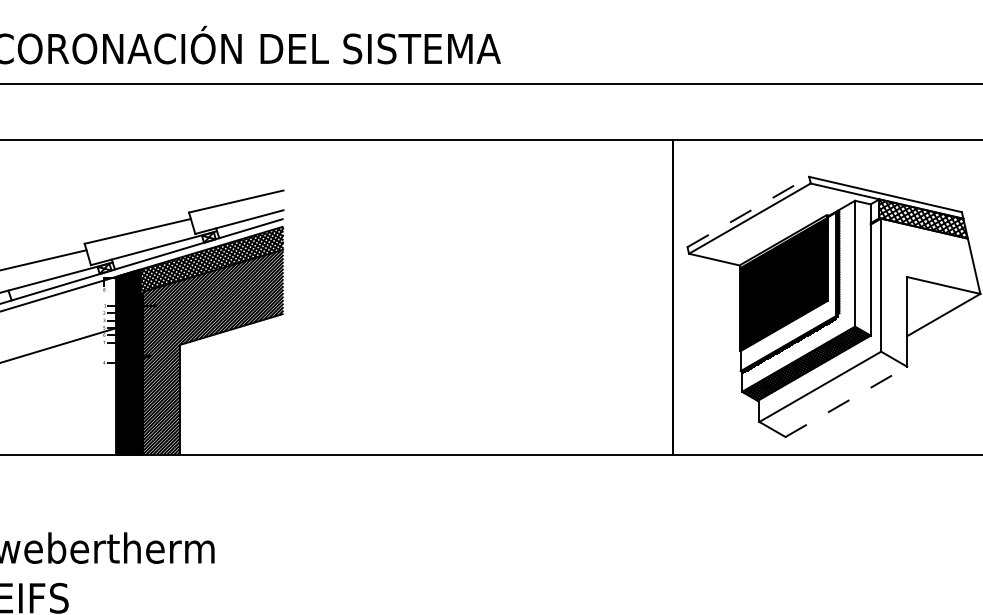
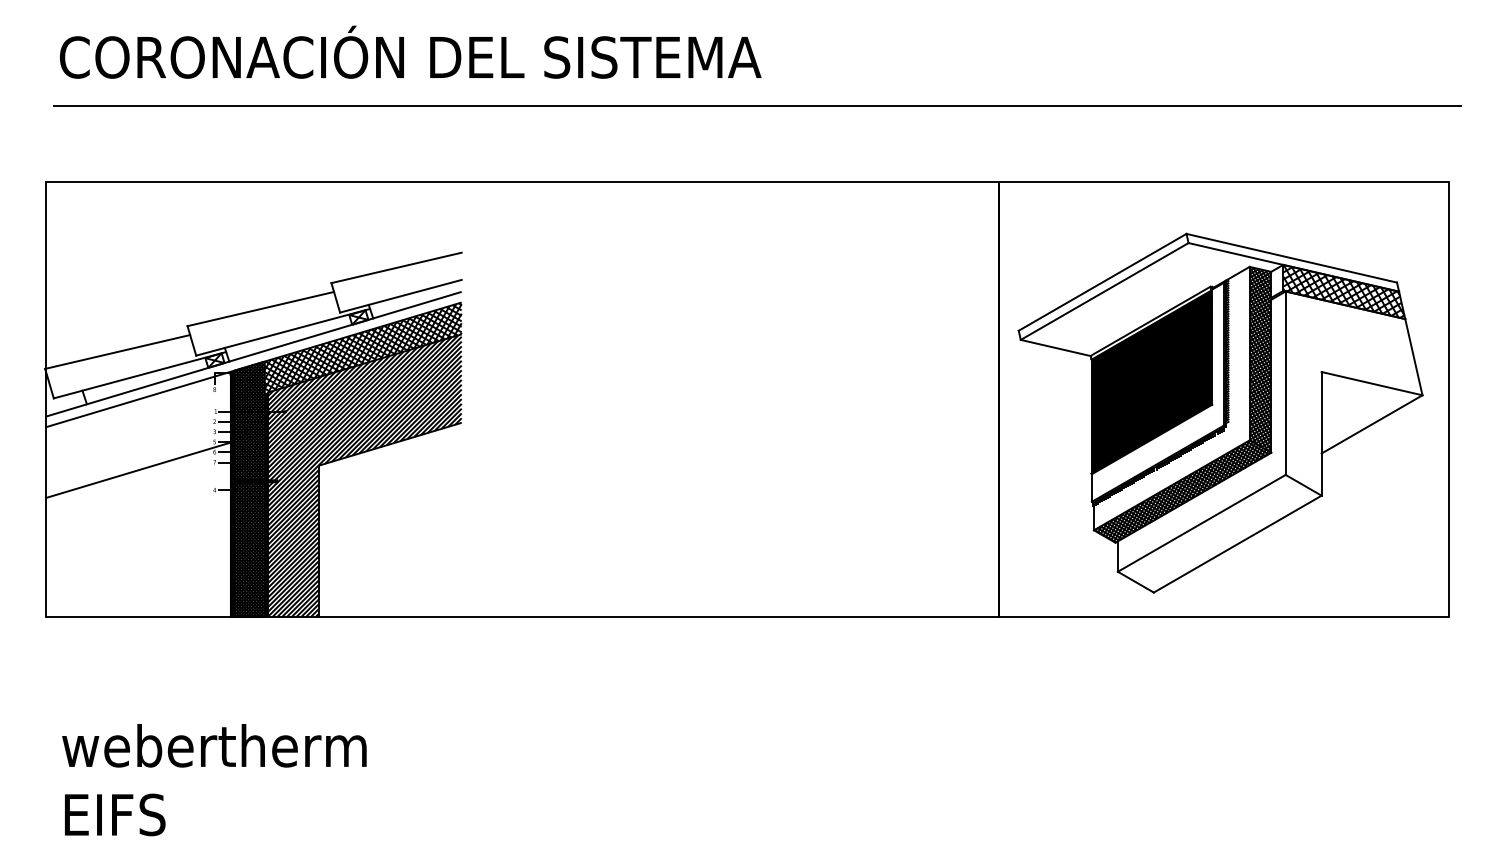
line: (748, 212) -> (1102, 282), dashed -> solid
hatch: (862, 267) -> (1260, 359), added
line: (846, 402) -> (1237, 544), dashed -> solid

